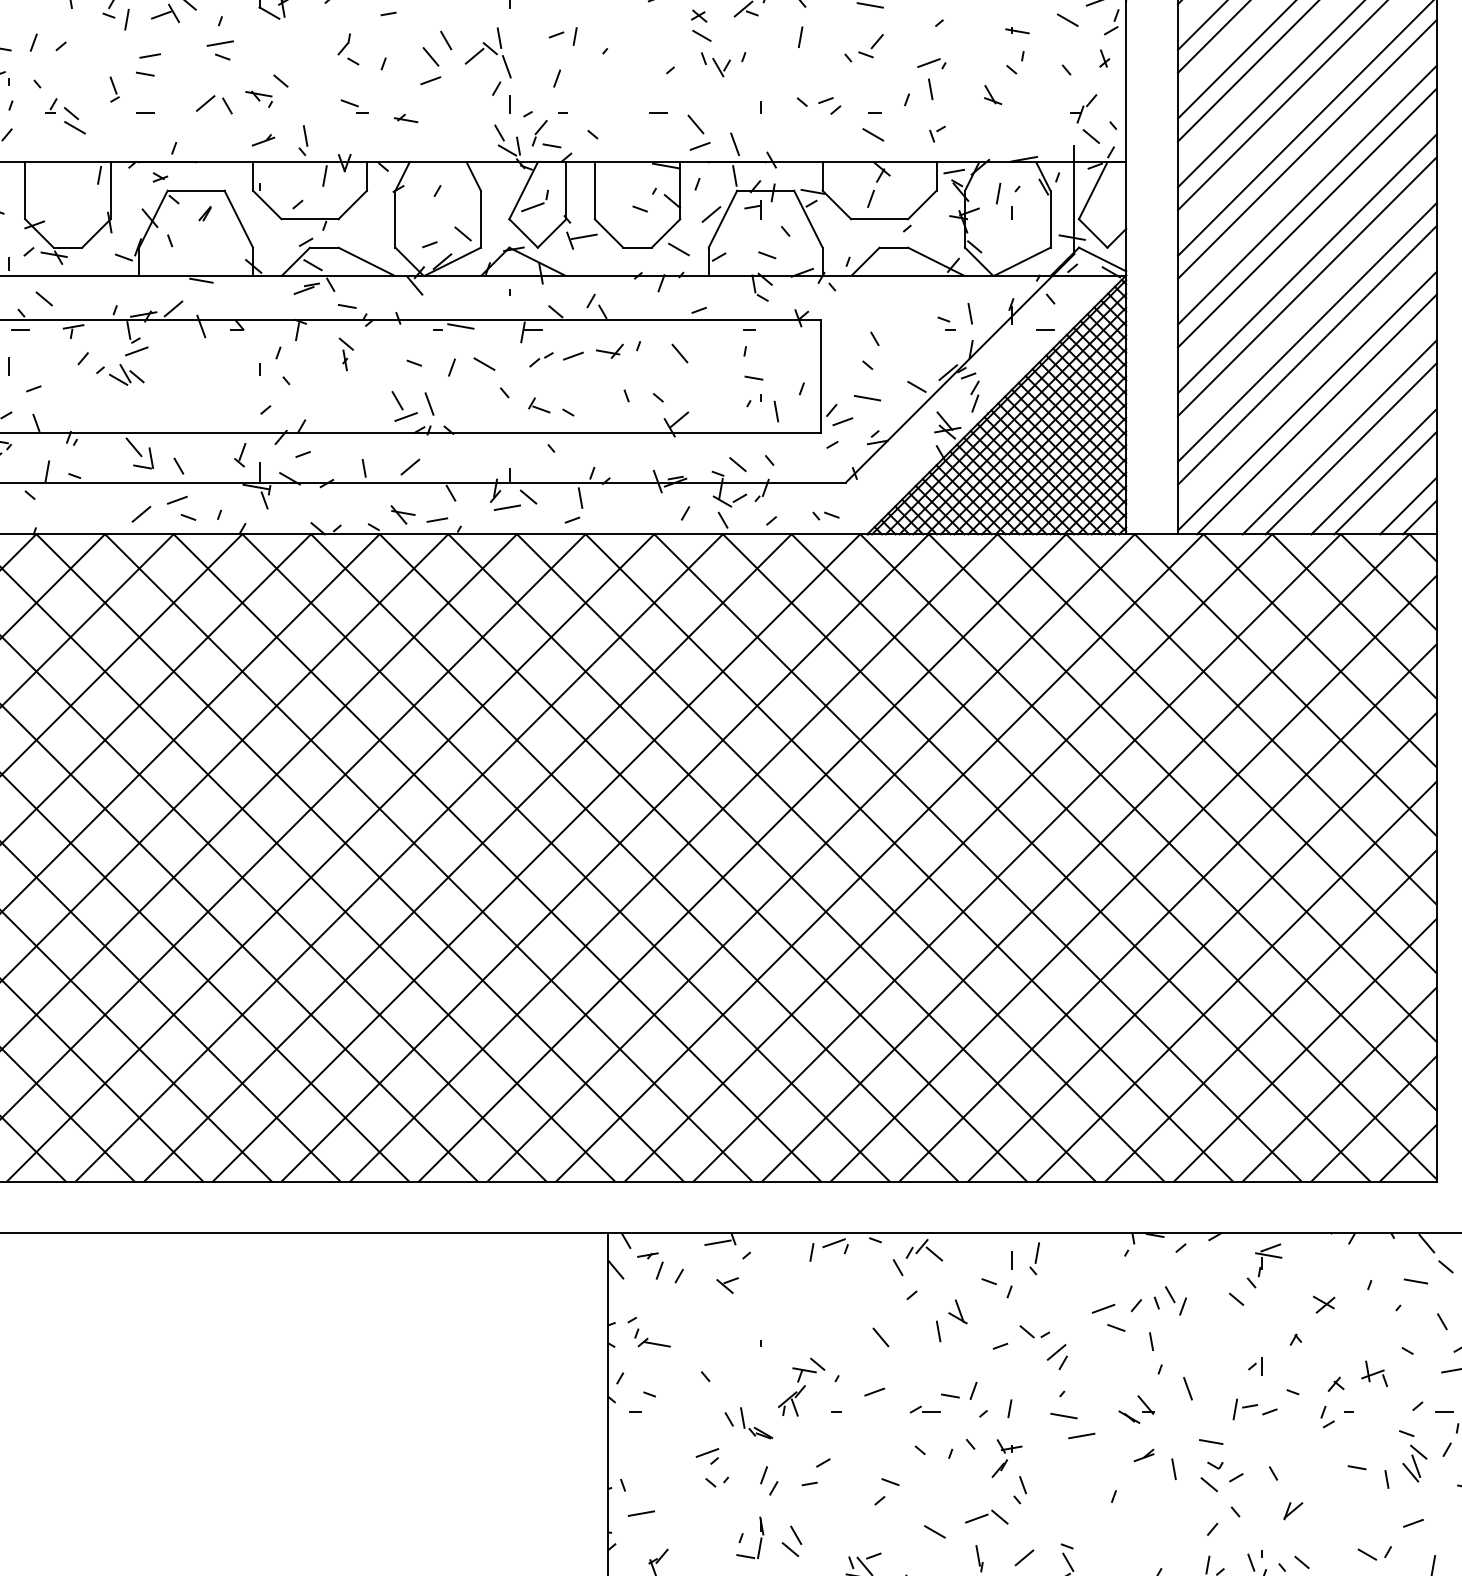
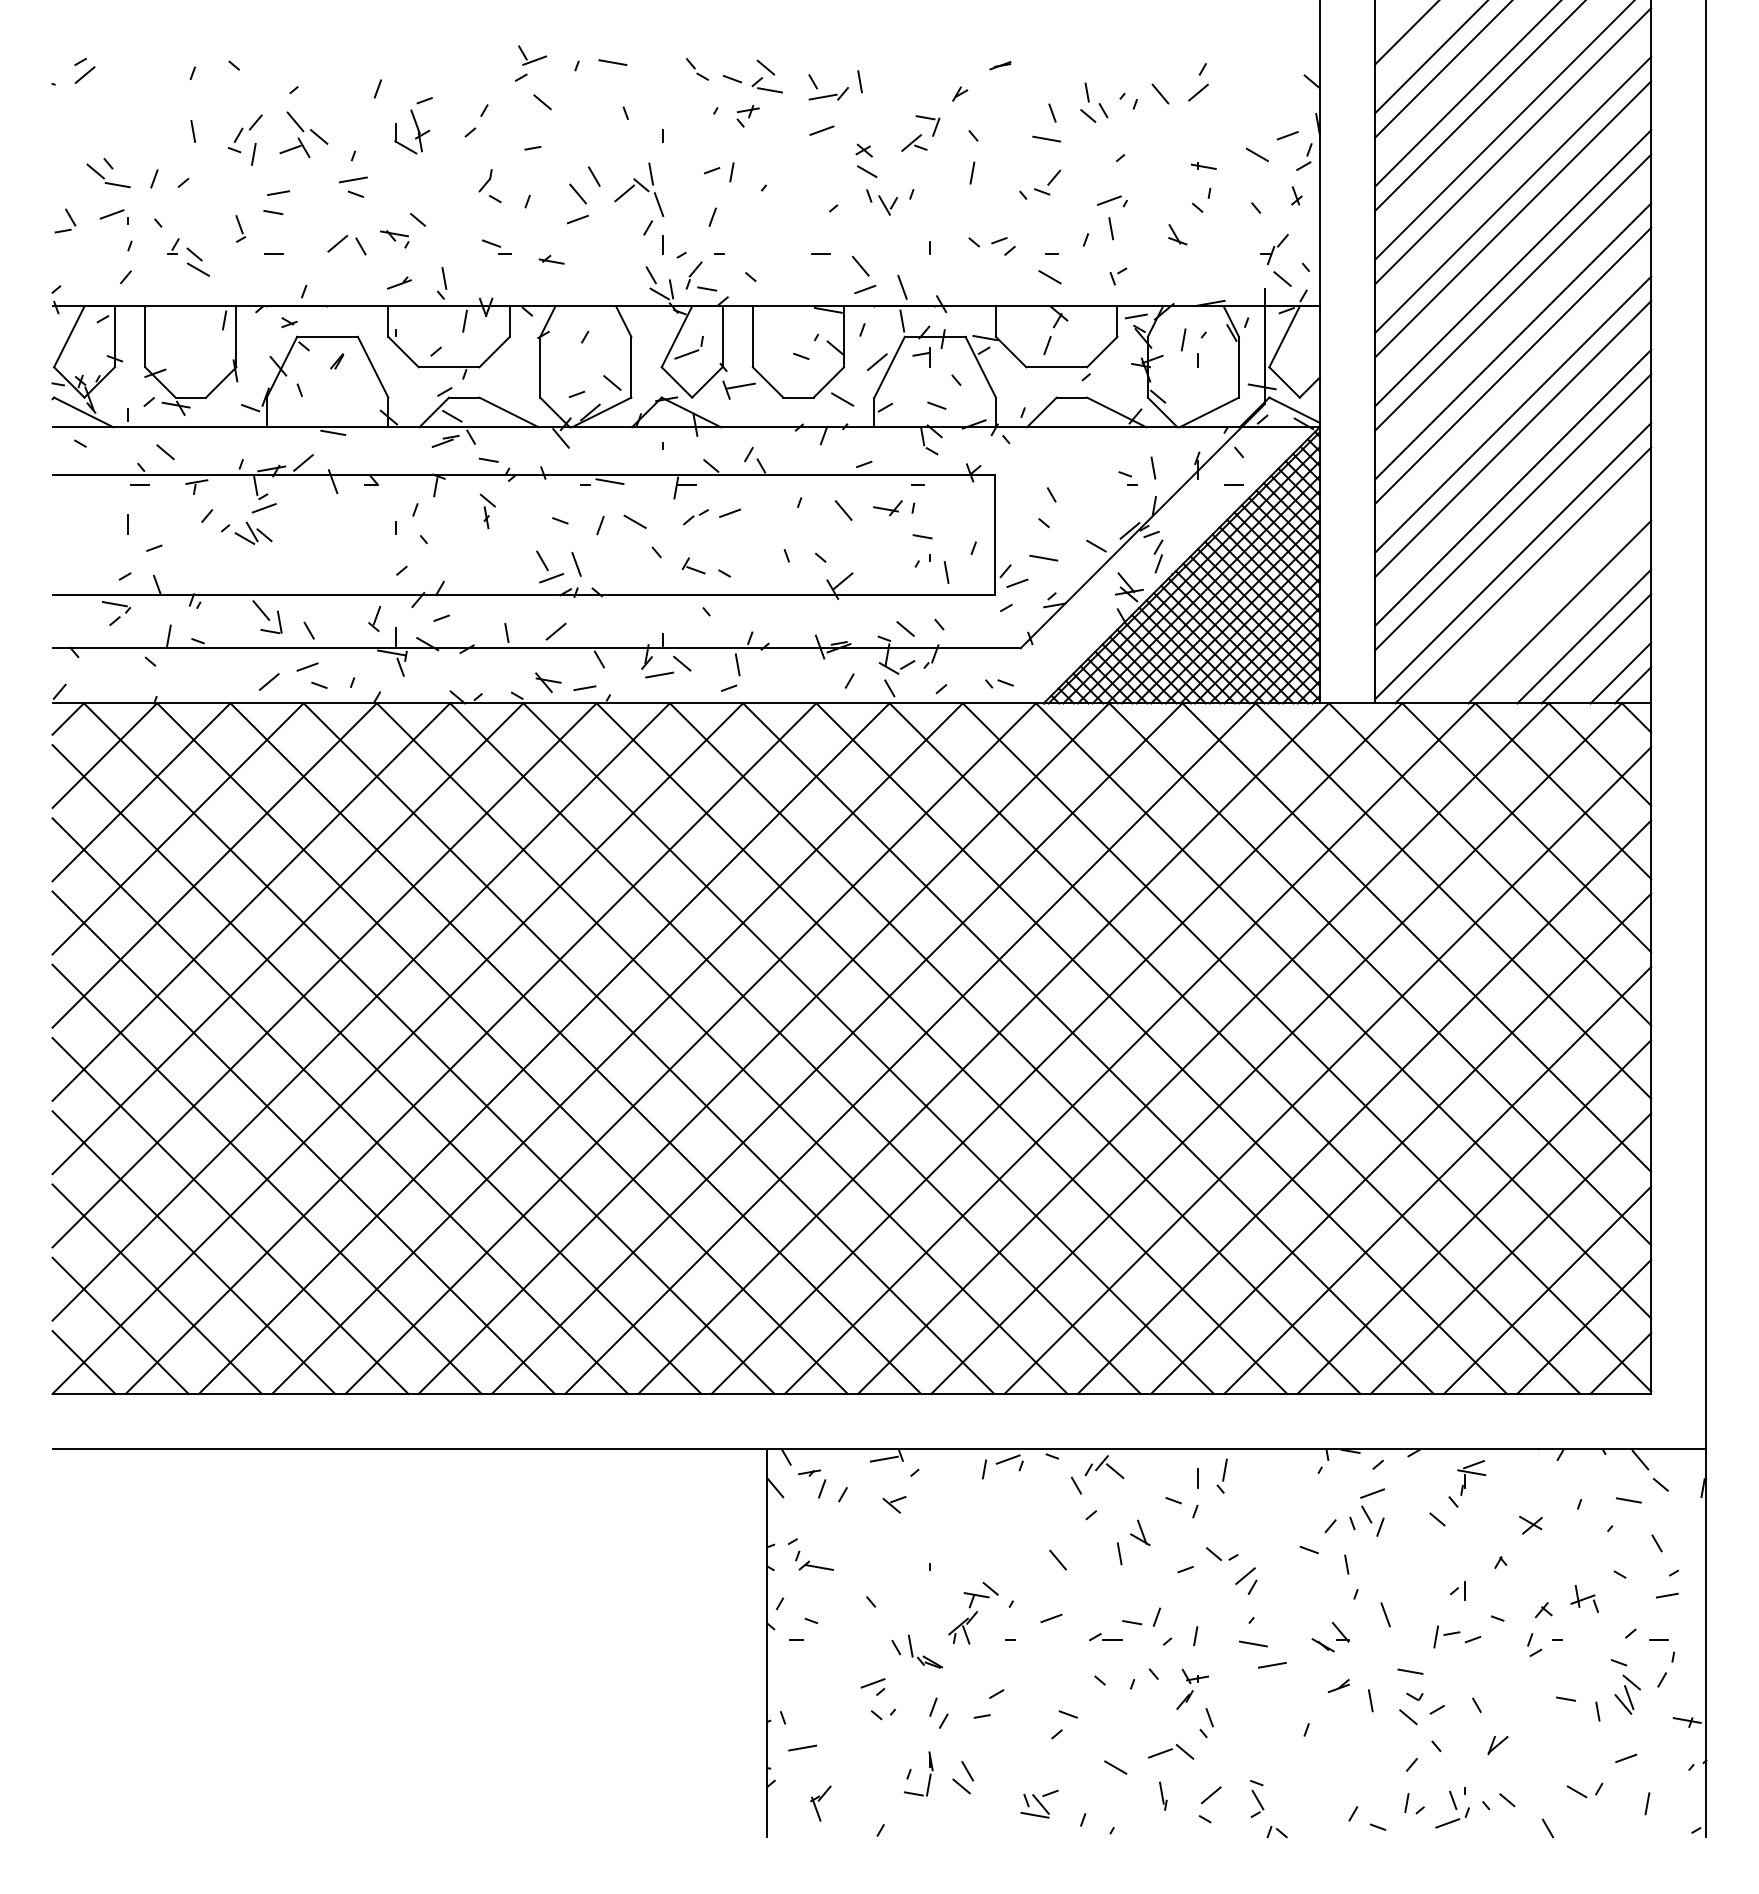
part: (609, 351) -> (887, 508), moved
line: (1339, 436) -> (1547, 599), removed
line: (1103, 1308) -> (1372, 1493), moved

